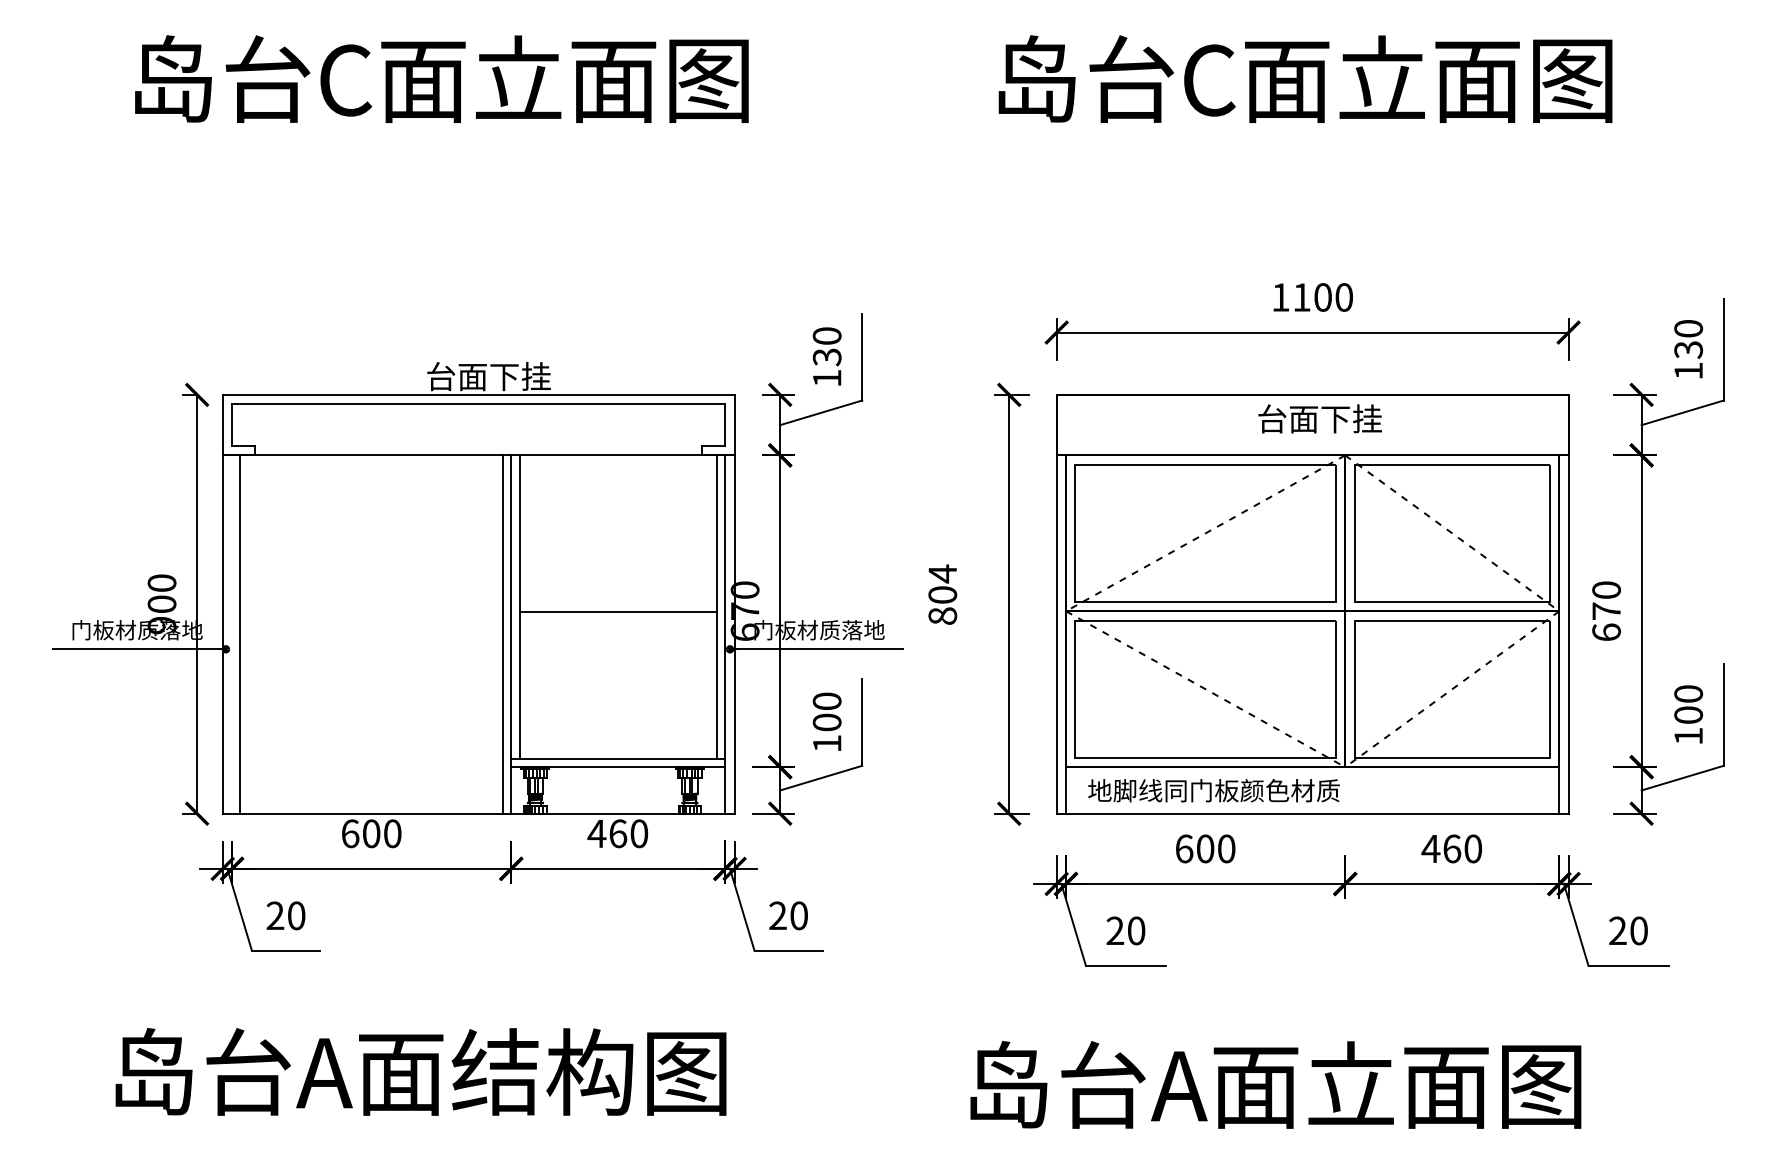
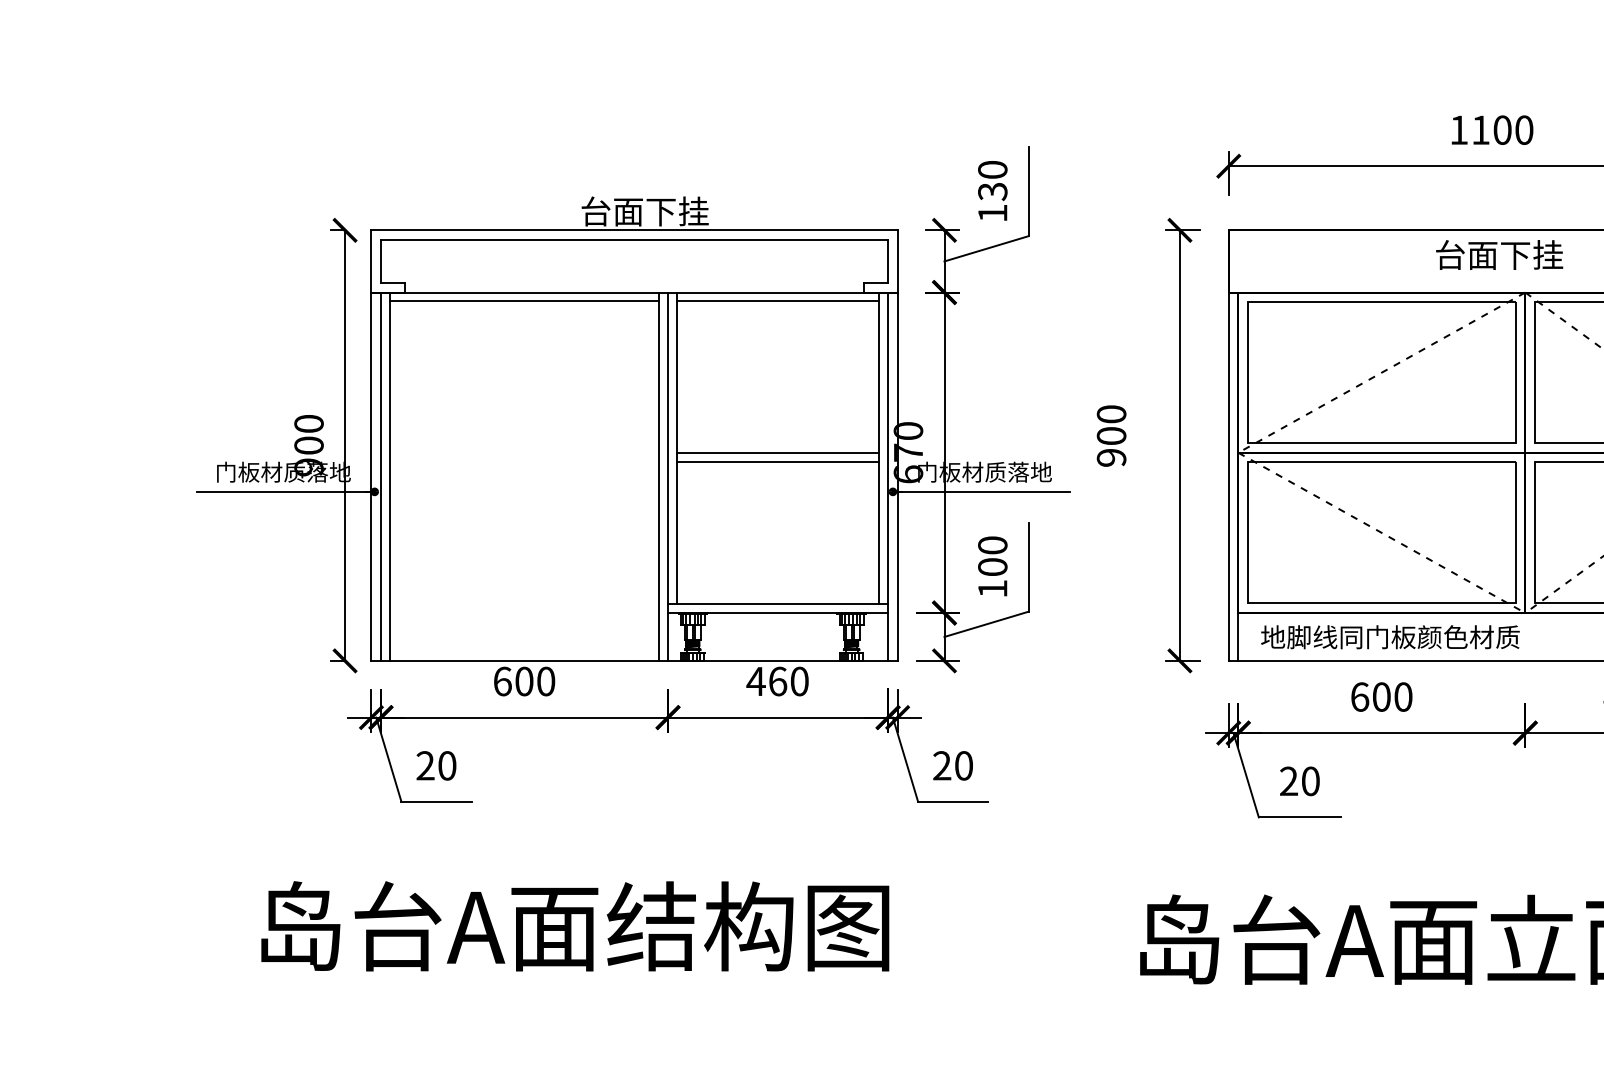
line: (371, 463) -> (524, 300), added
line: (617, 463) -> (777, 300), added
text: (942, 594) -> (1111, 435), 804 -> 900
line: (617, 620) -> (777, 462), added
line: (232, 634) -> (381, 476), added

